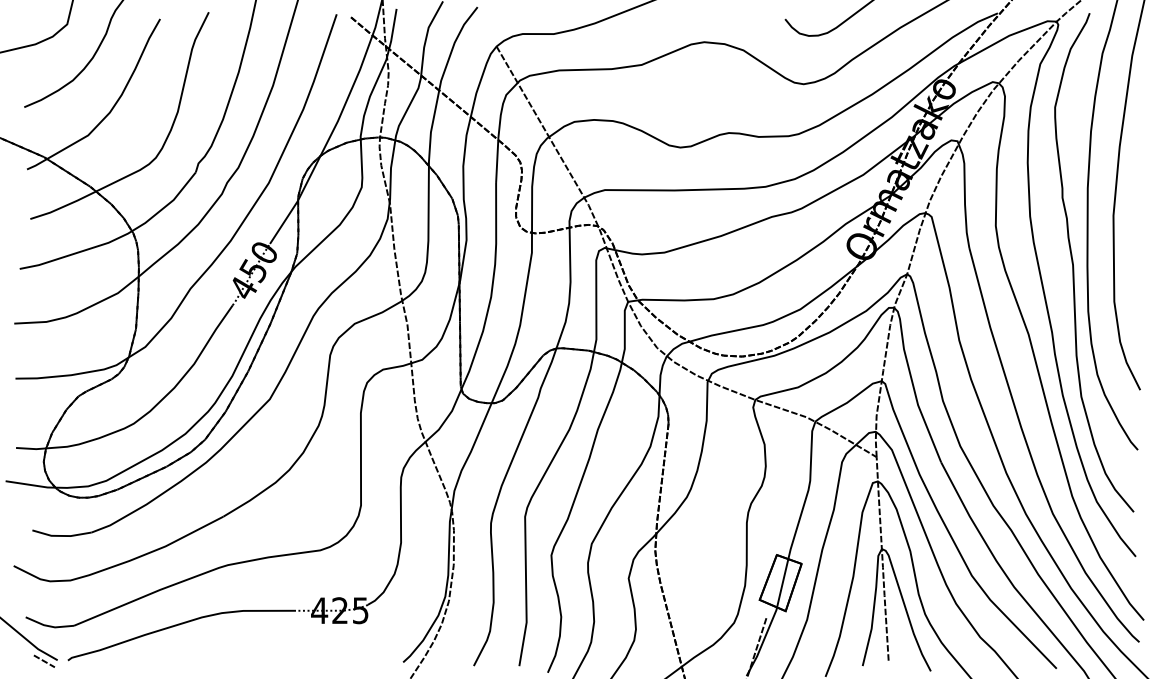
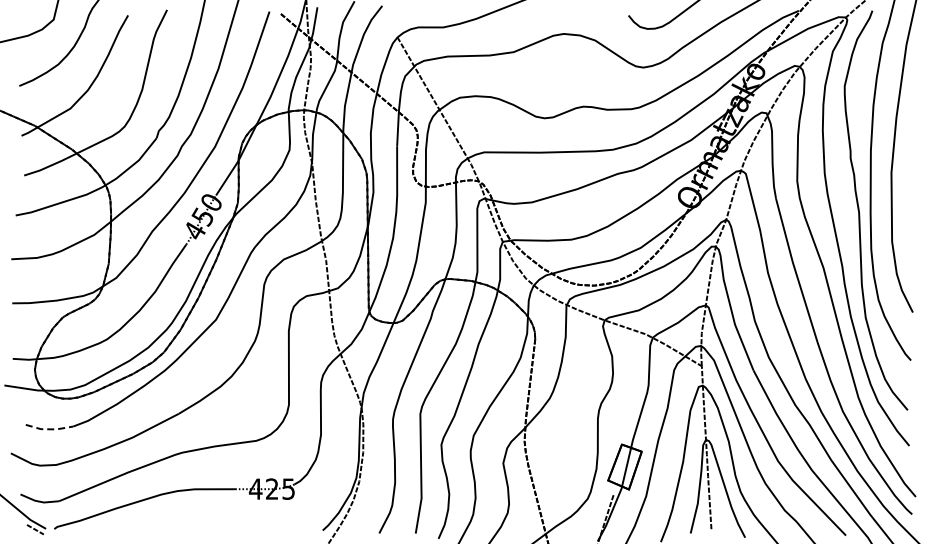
line: (61, 536) -> (49, 429), solid -> dashed

